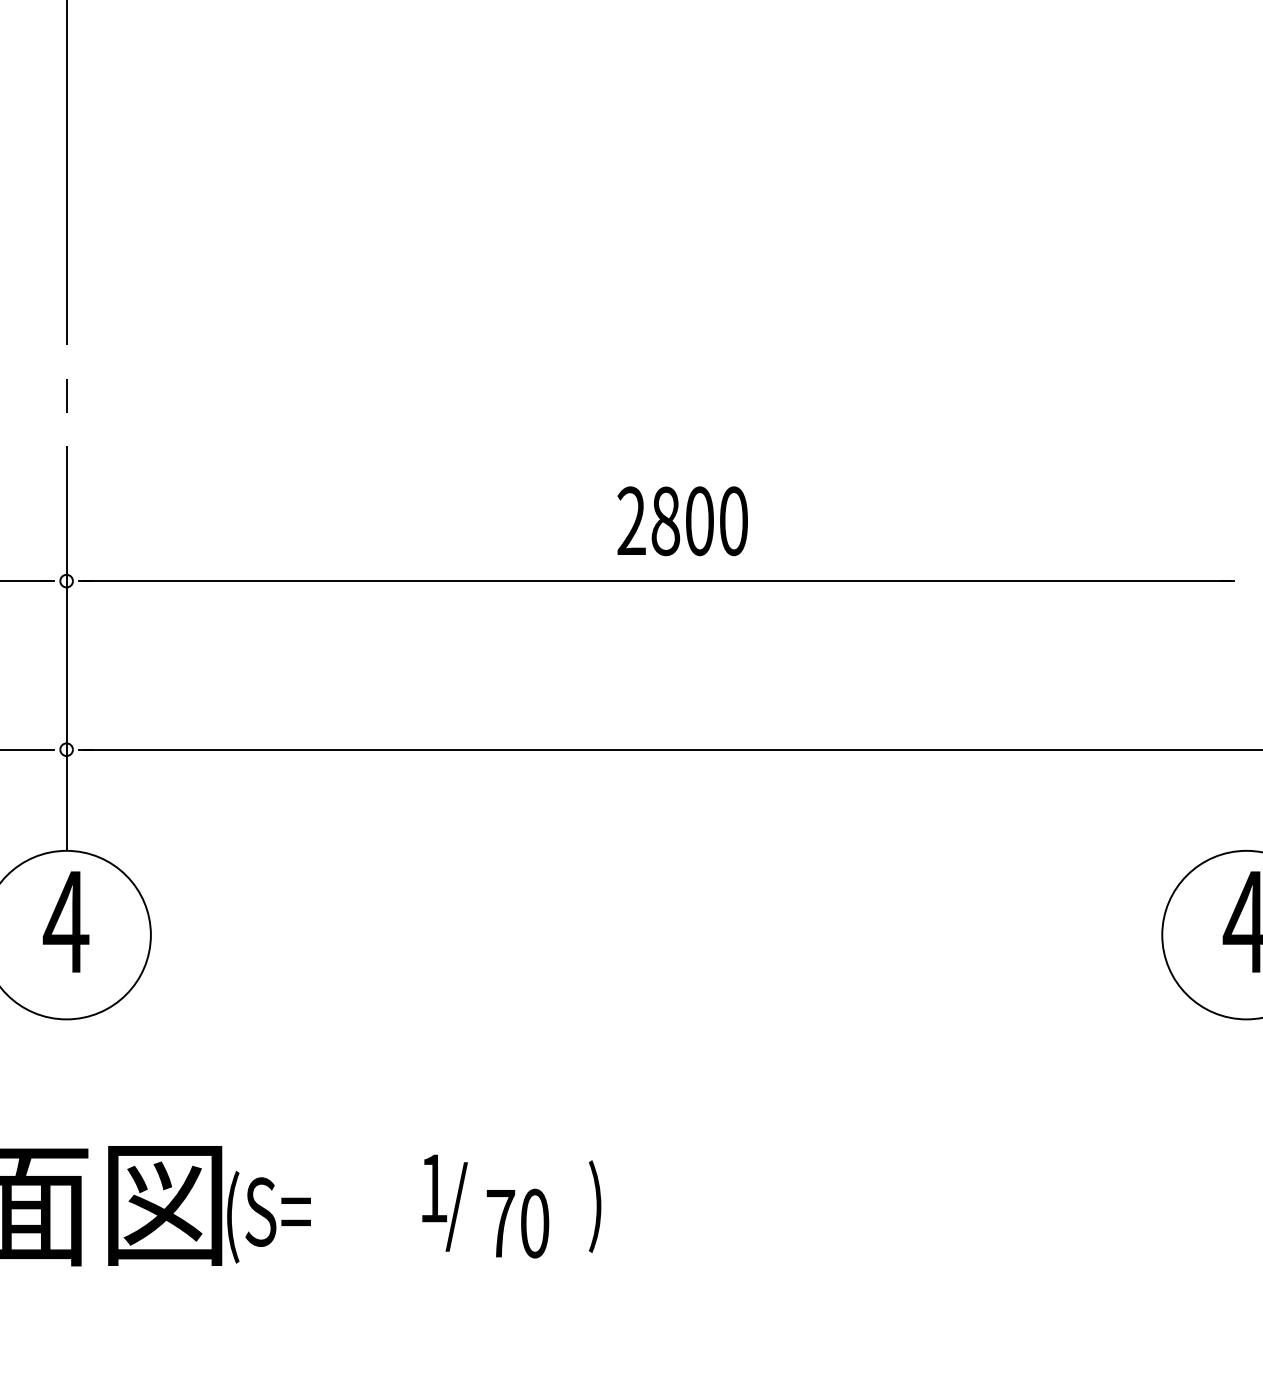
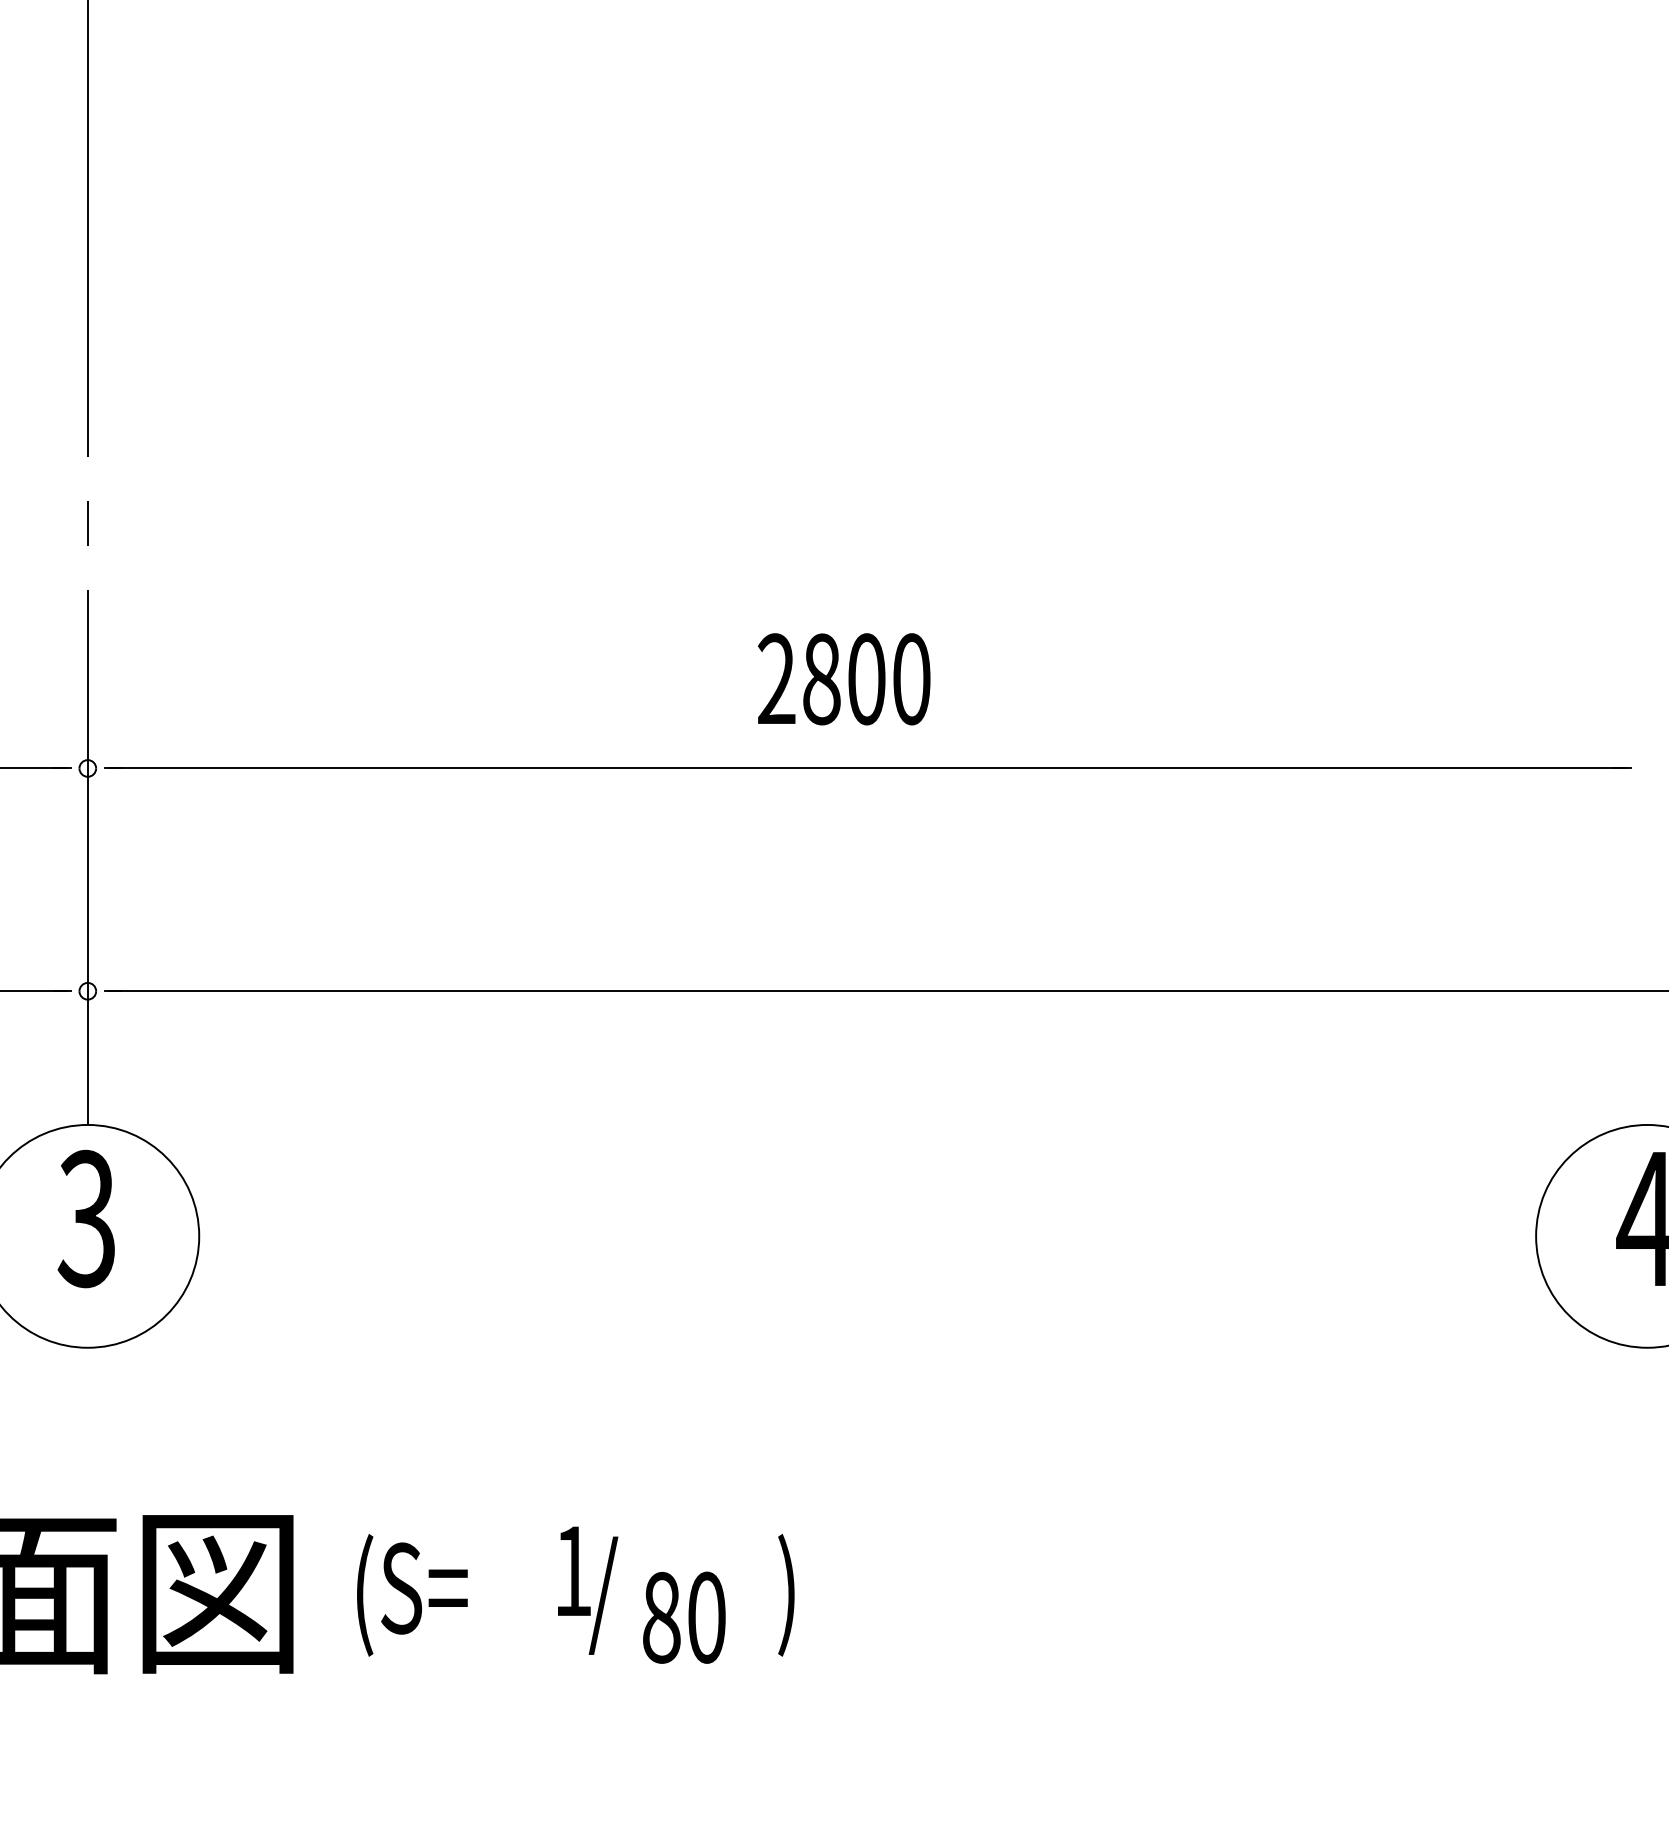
text: (682, 521) -> (844, 679), moved
text: (65, 921) -> (86, 1218), 4 -> 3
text: (269, 1217) -> (412, 1595), moved
text: (500, 1223) -> (661, 1617), 70 -> 80

